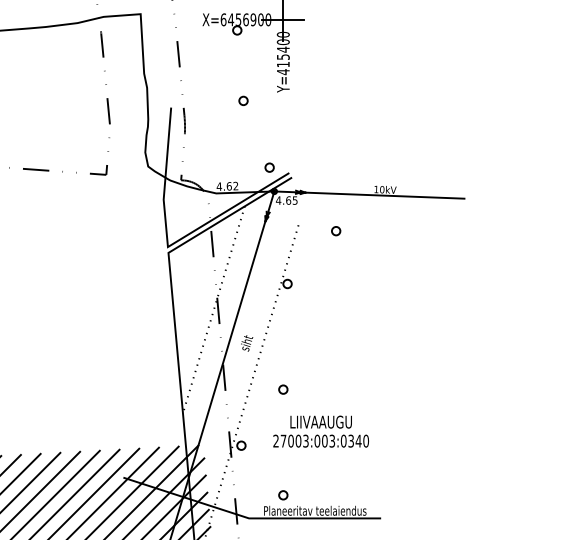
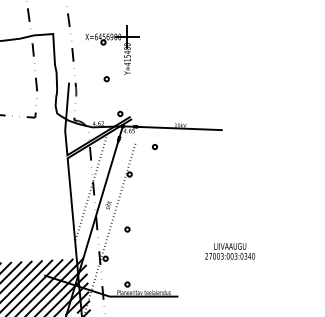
text: (321, 431) -> (230, 251), moved

